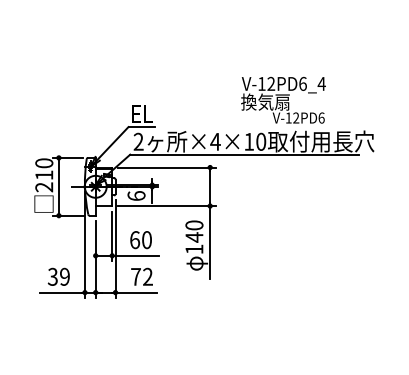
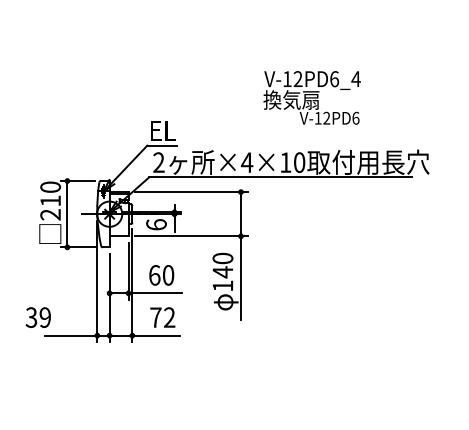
text: (282, 99) -> (311, 97), moved
text: (58, 276) -> (37, 317), moved

